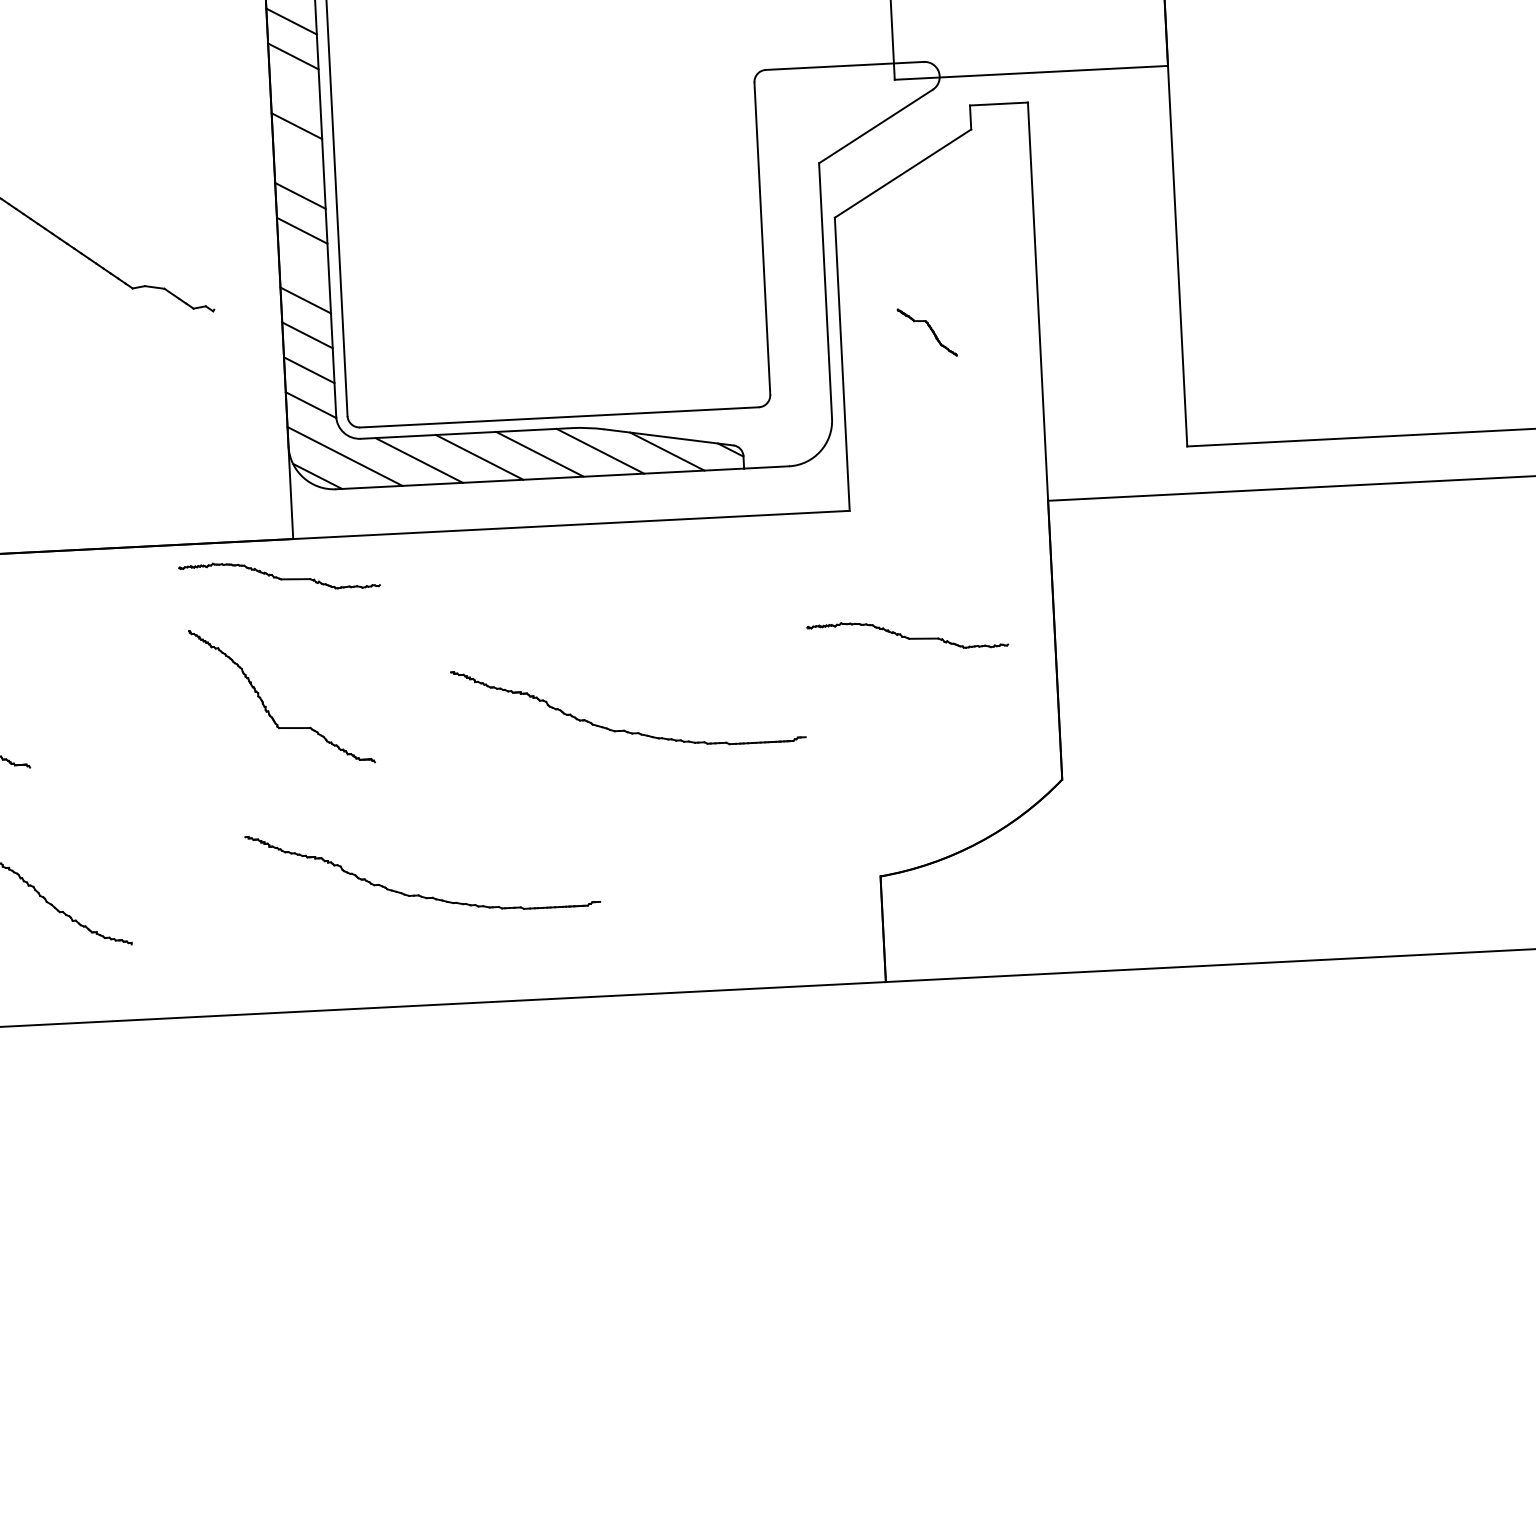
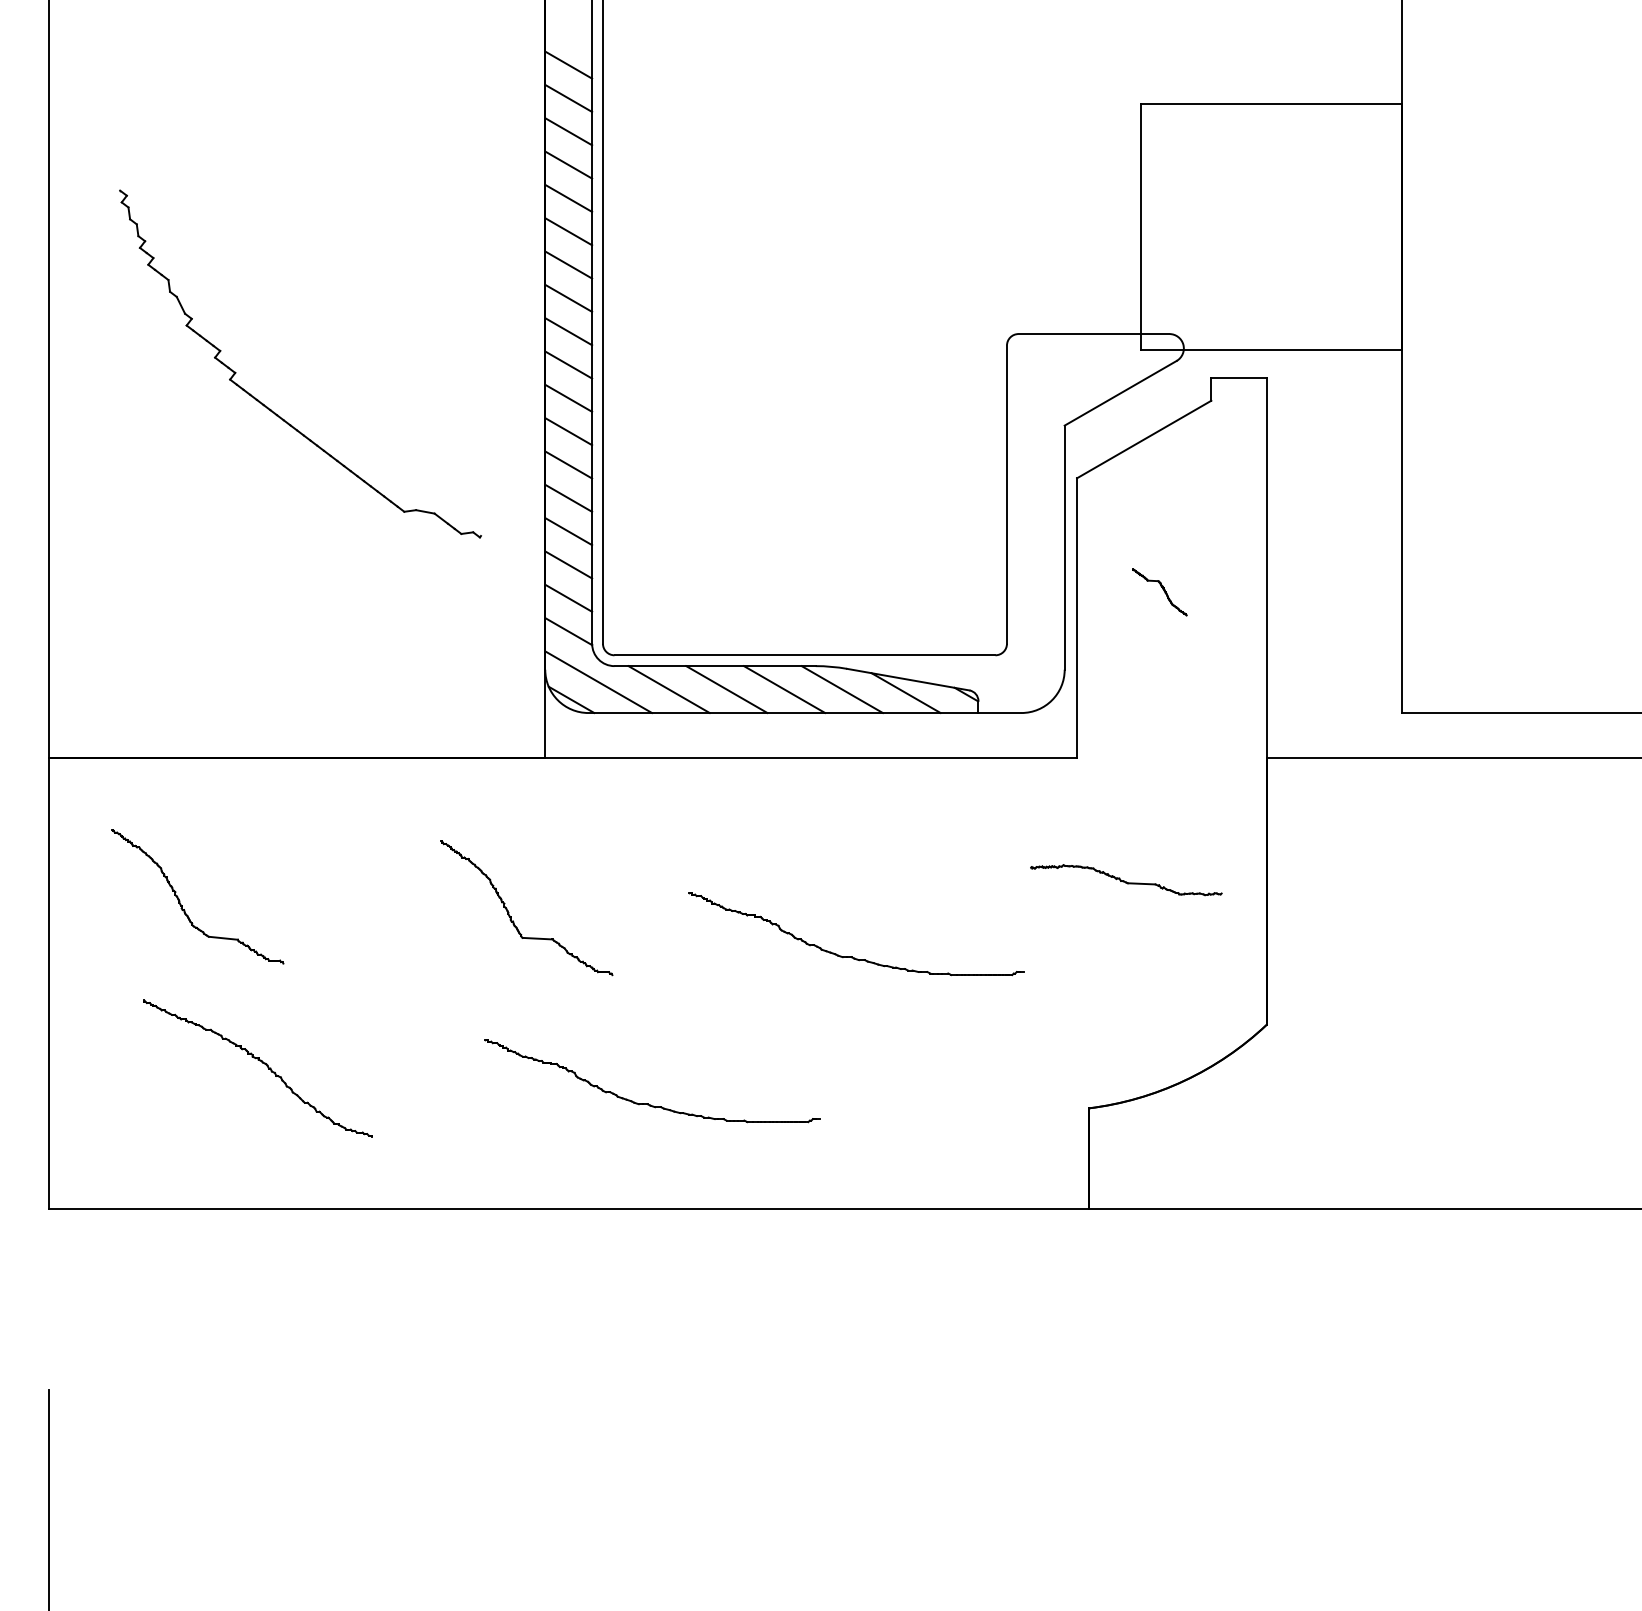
line: (294, 91) -> (568, 331), added
line: (298, 160) -> (568, 397), added
line: (303, 264) -> (568, 497), added
part: (279, 576) -> (530, 793), removed

